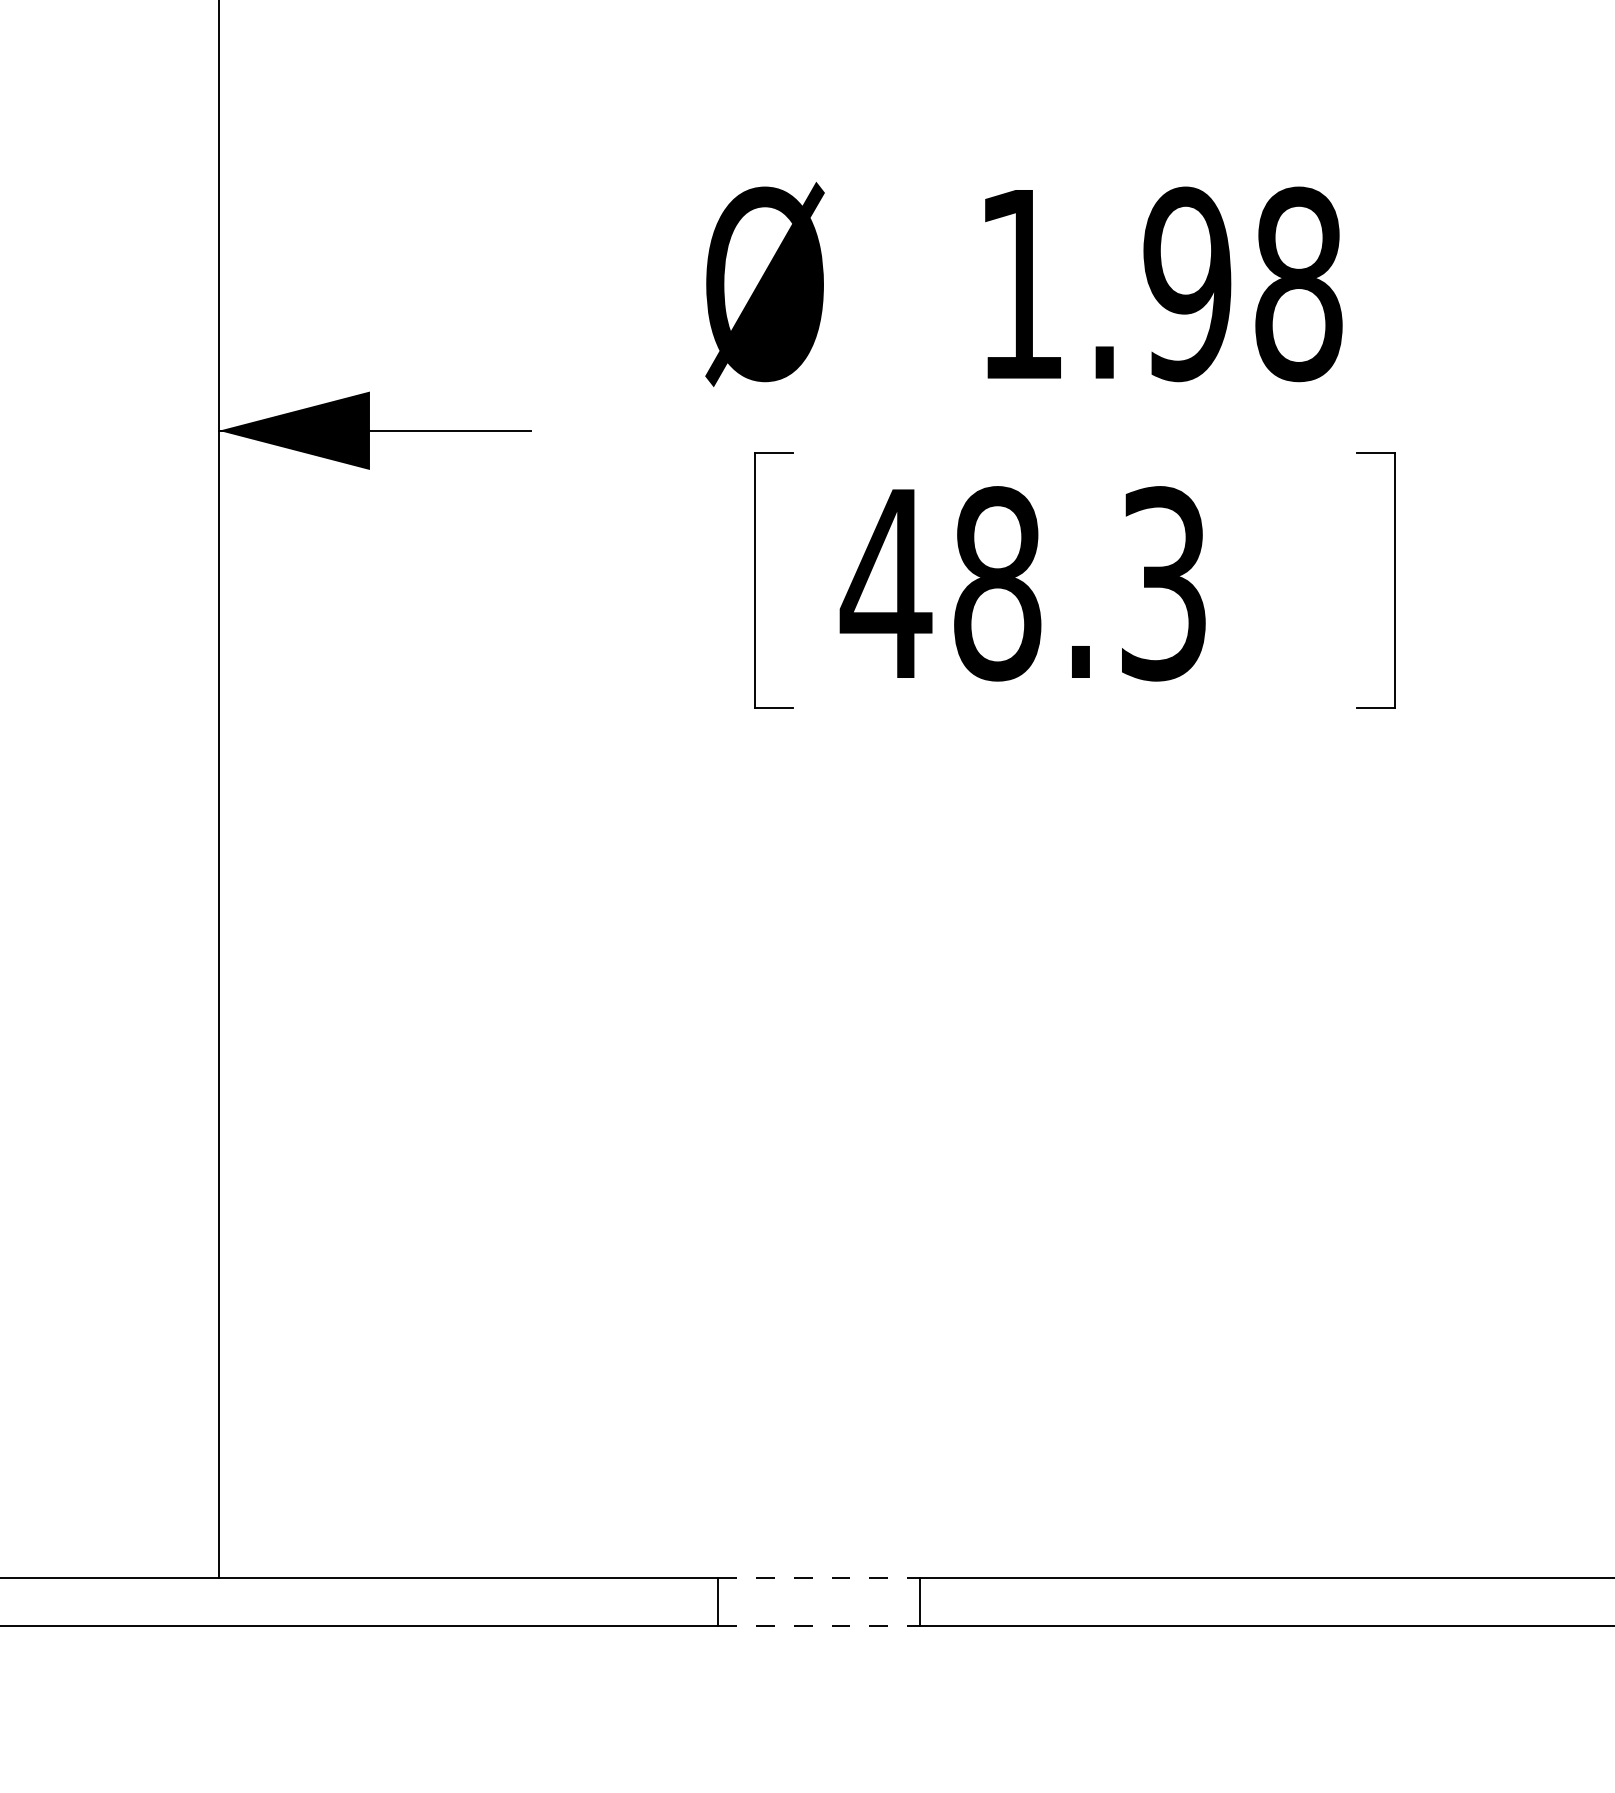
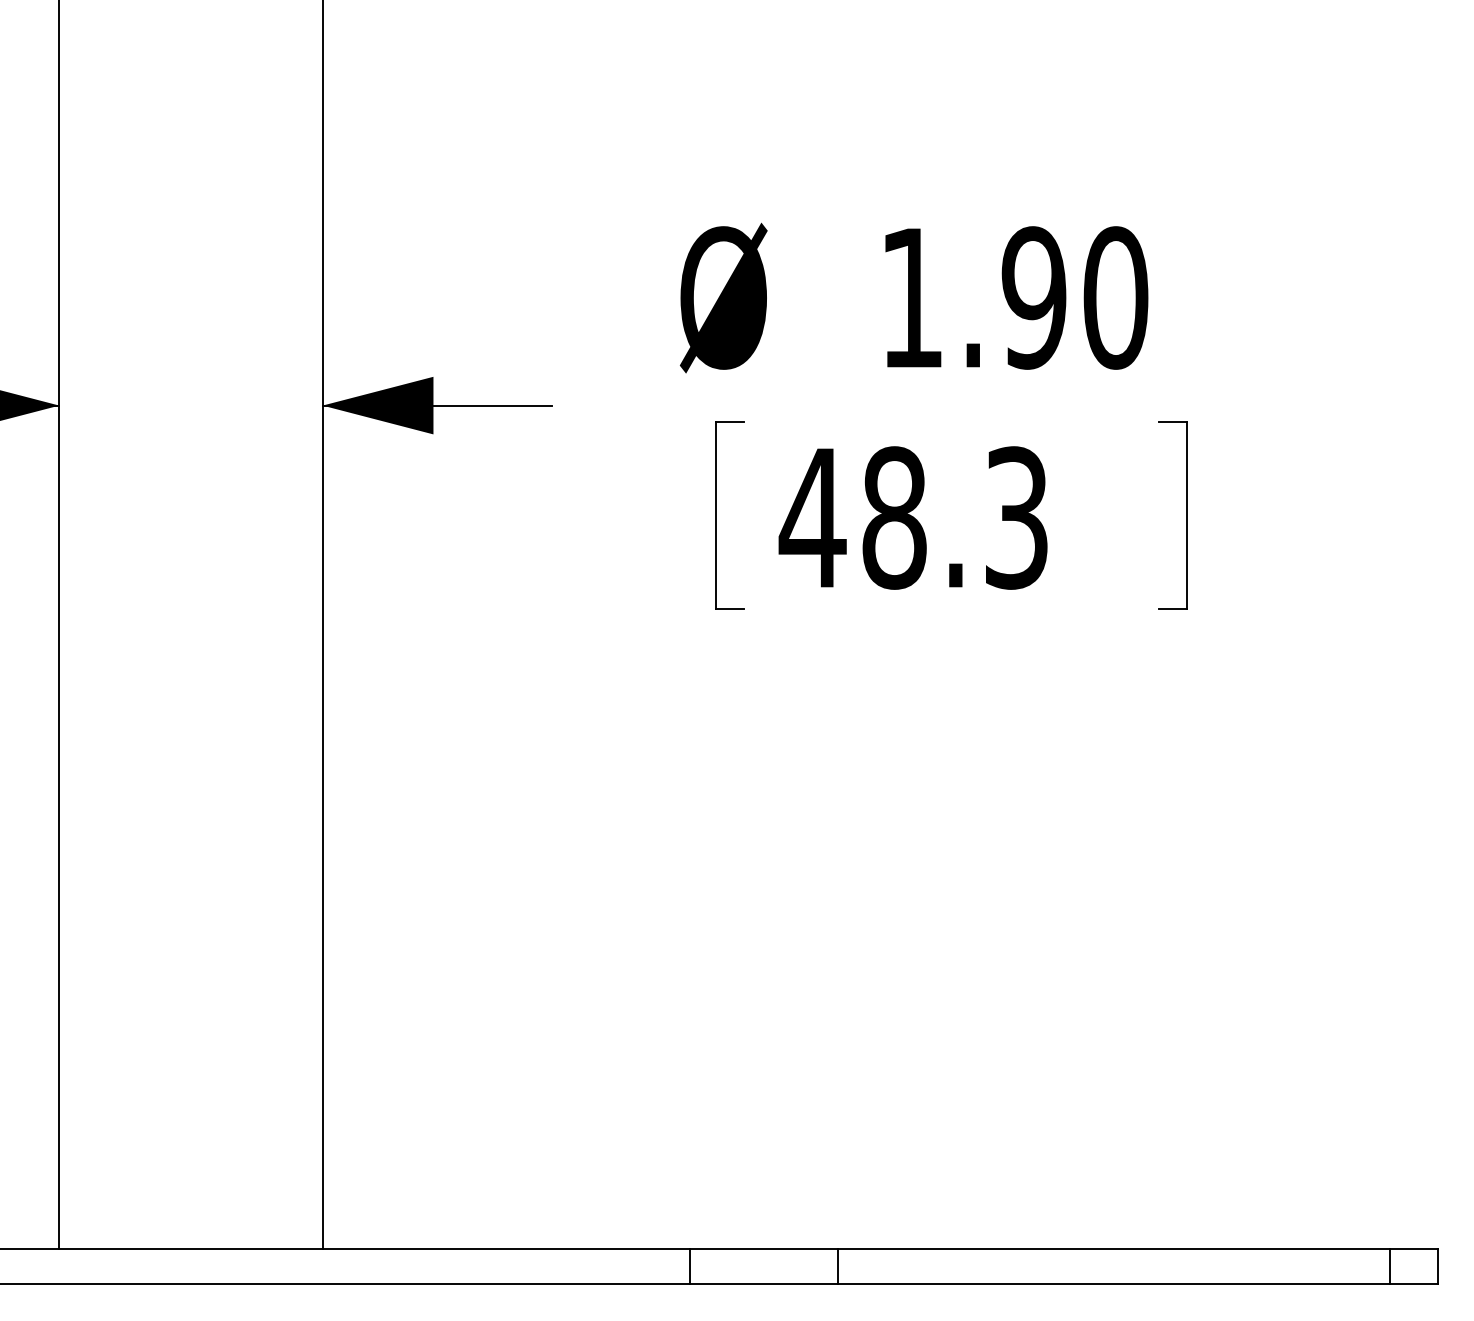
text: (1298, 283) -> (1115, 297), 1.98 -> 1.90
line: (820, 1577) -> (764, 1248), dashed -> solid
line: (820, 1625) -> (764, 1283), dashed -> solid

